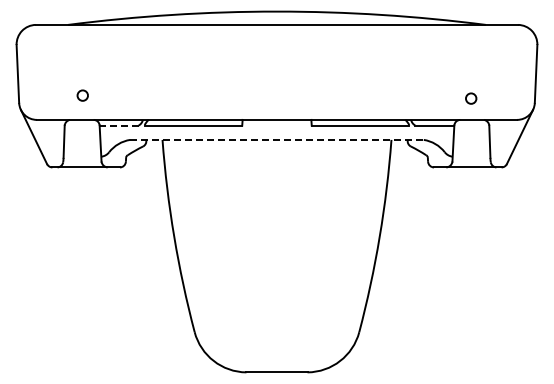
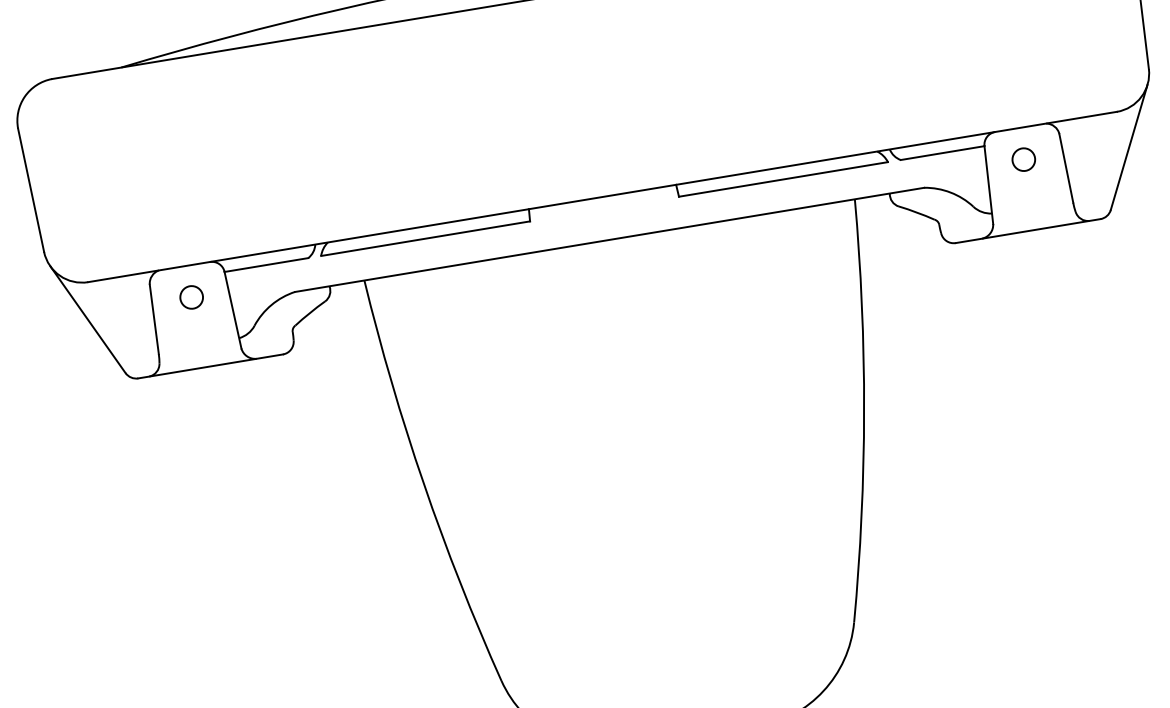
circle: (82, 95) -> (191, 297), moved
circle: (471, 98) -> (1024, 159), moved
line: (119, 125) -> (267, 264), dashed -> solid
line: (276, 139) -> (608, 239), dashed -> solid

